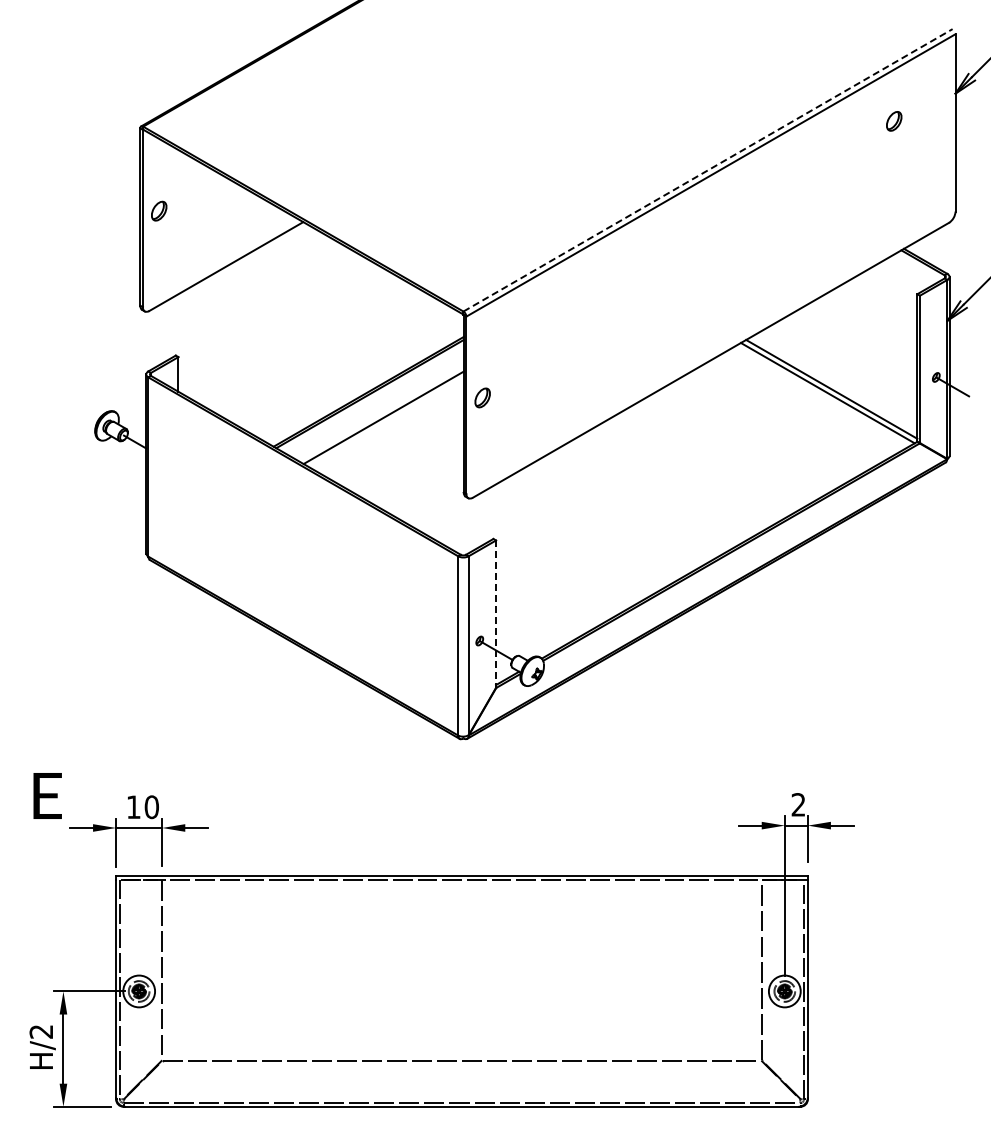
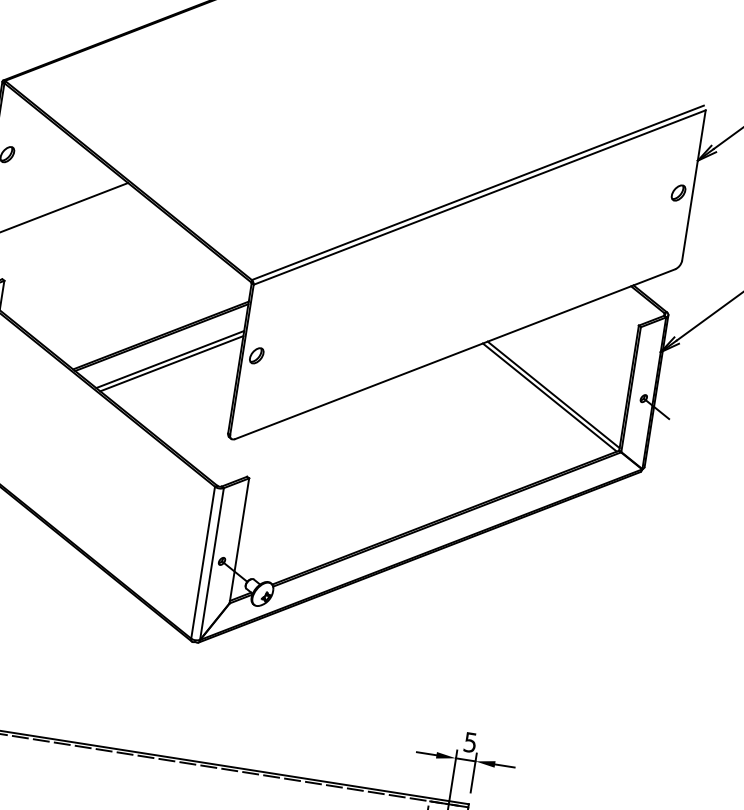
part: (894, 121) -> (678, 193), moved
line: (708, 170) -> (478, 193), dashed -> solid
line: (385, 422) -> (171, 363), added
line: (496, 614) -> (239, 541), dashed -> solid
text: (798, 804) -> (470, 742), 2 -> 5

